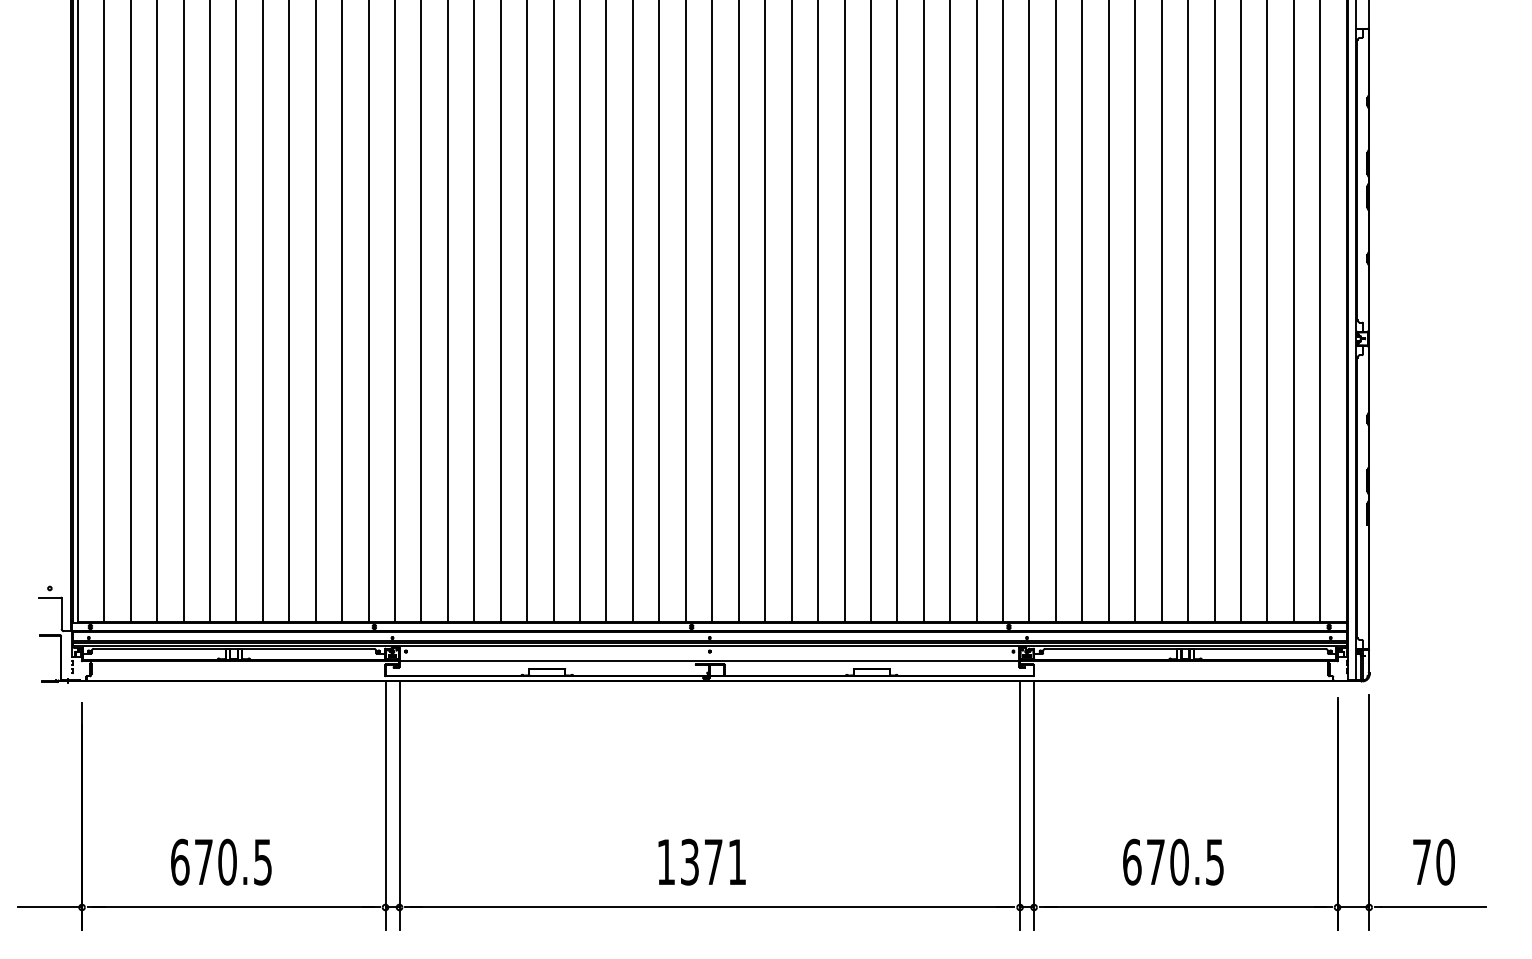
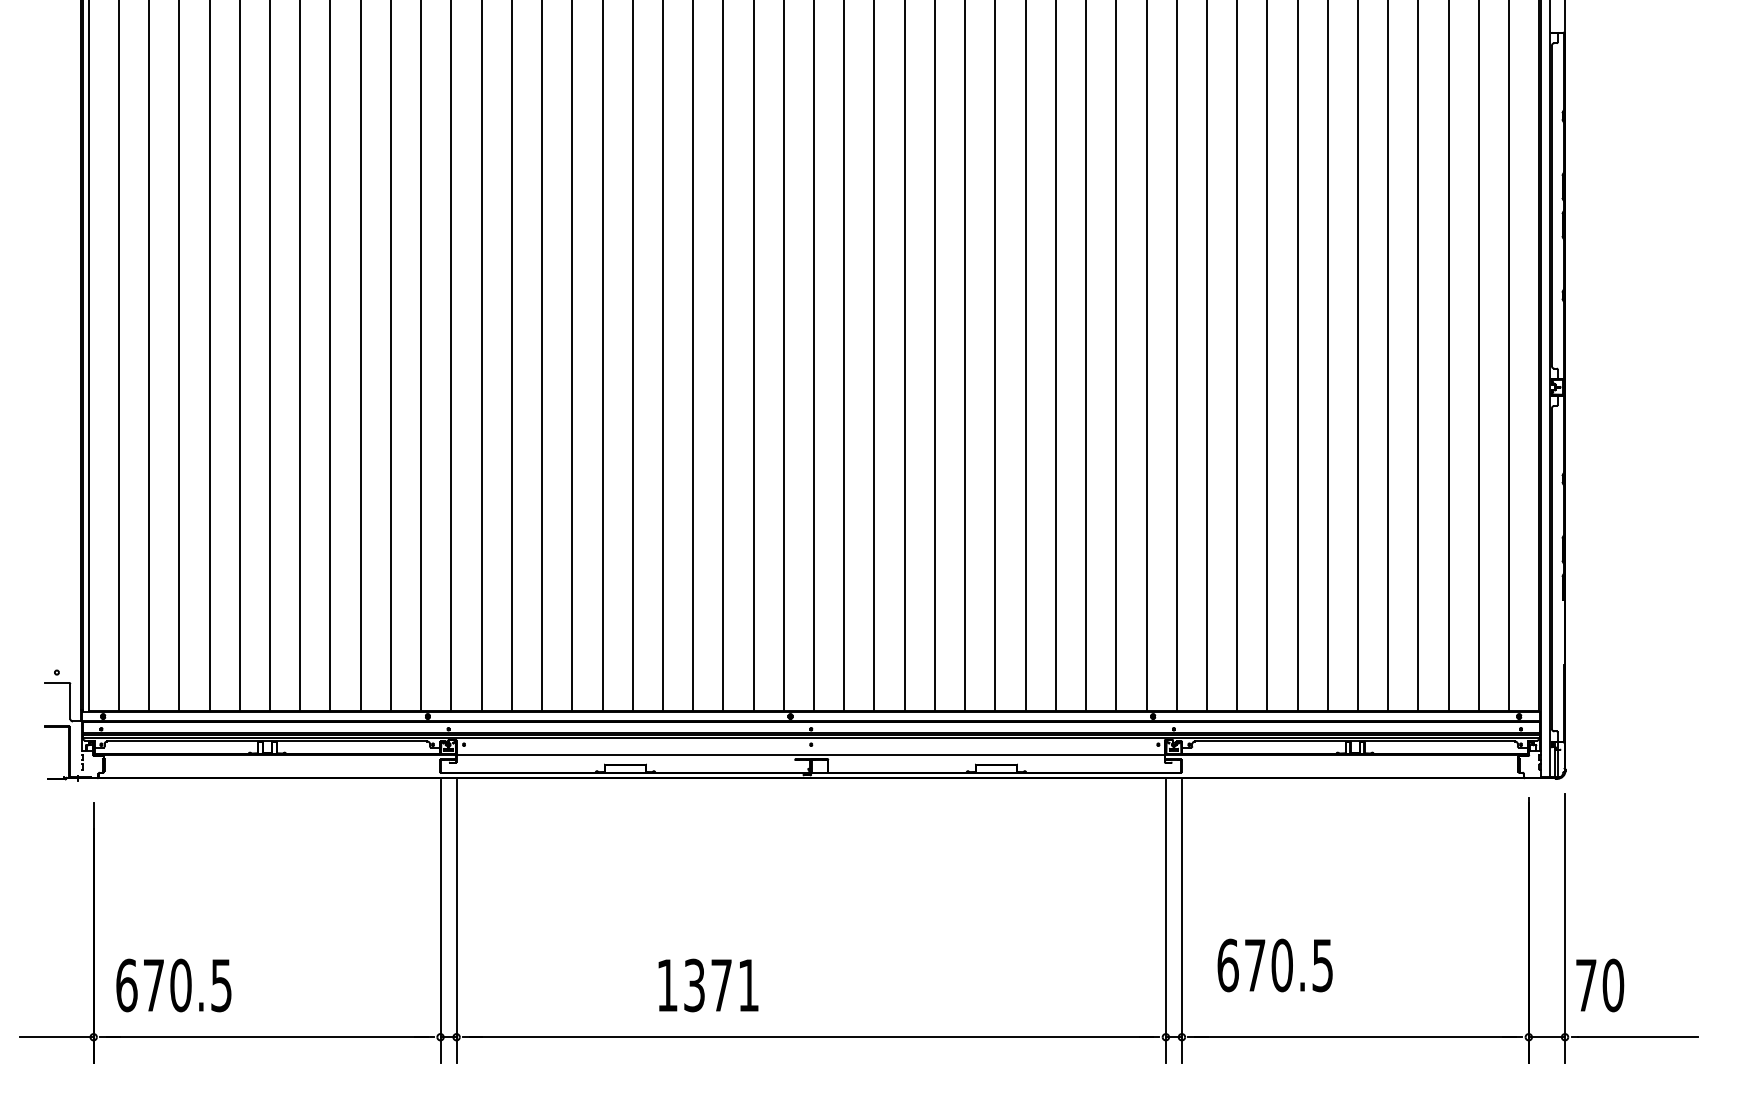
text: (220, 862) -> (173, 985), moved
text: (702, 862) -> (708, 985), moved
text: (1172, 862) -> (1274, 965), moved
text: (1434, 862) -> (1600, 985), moved

